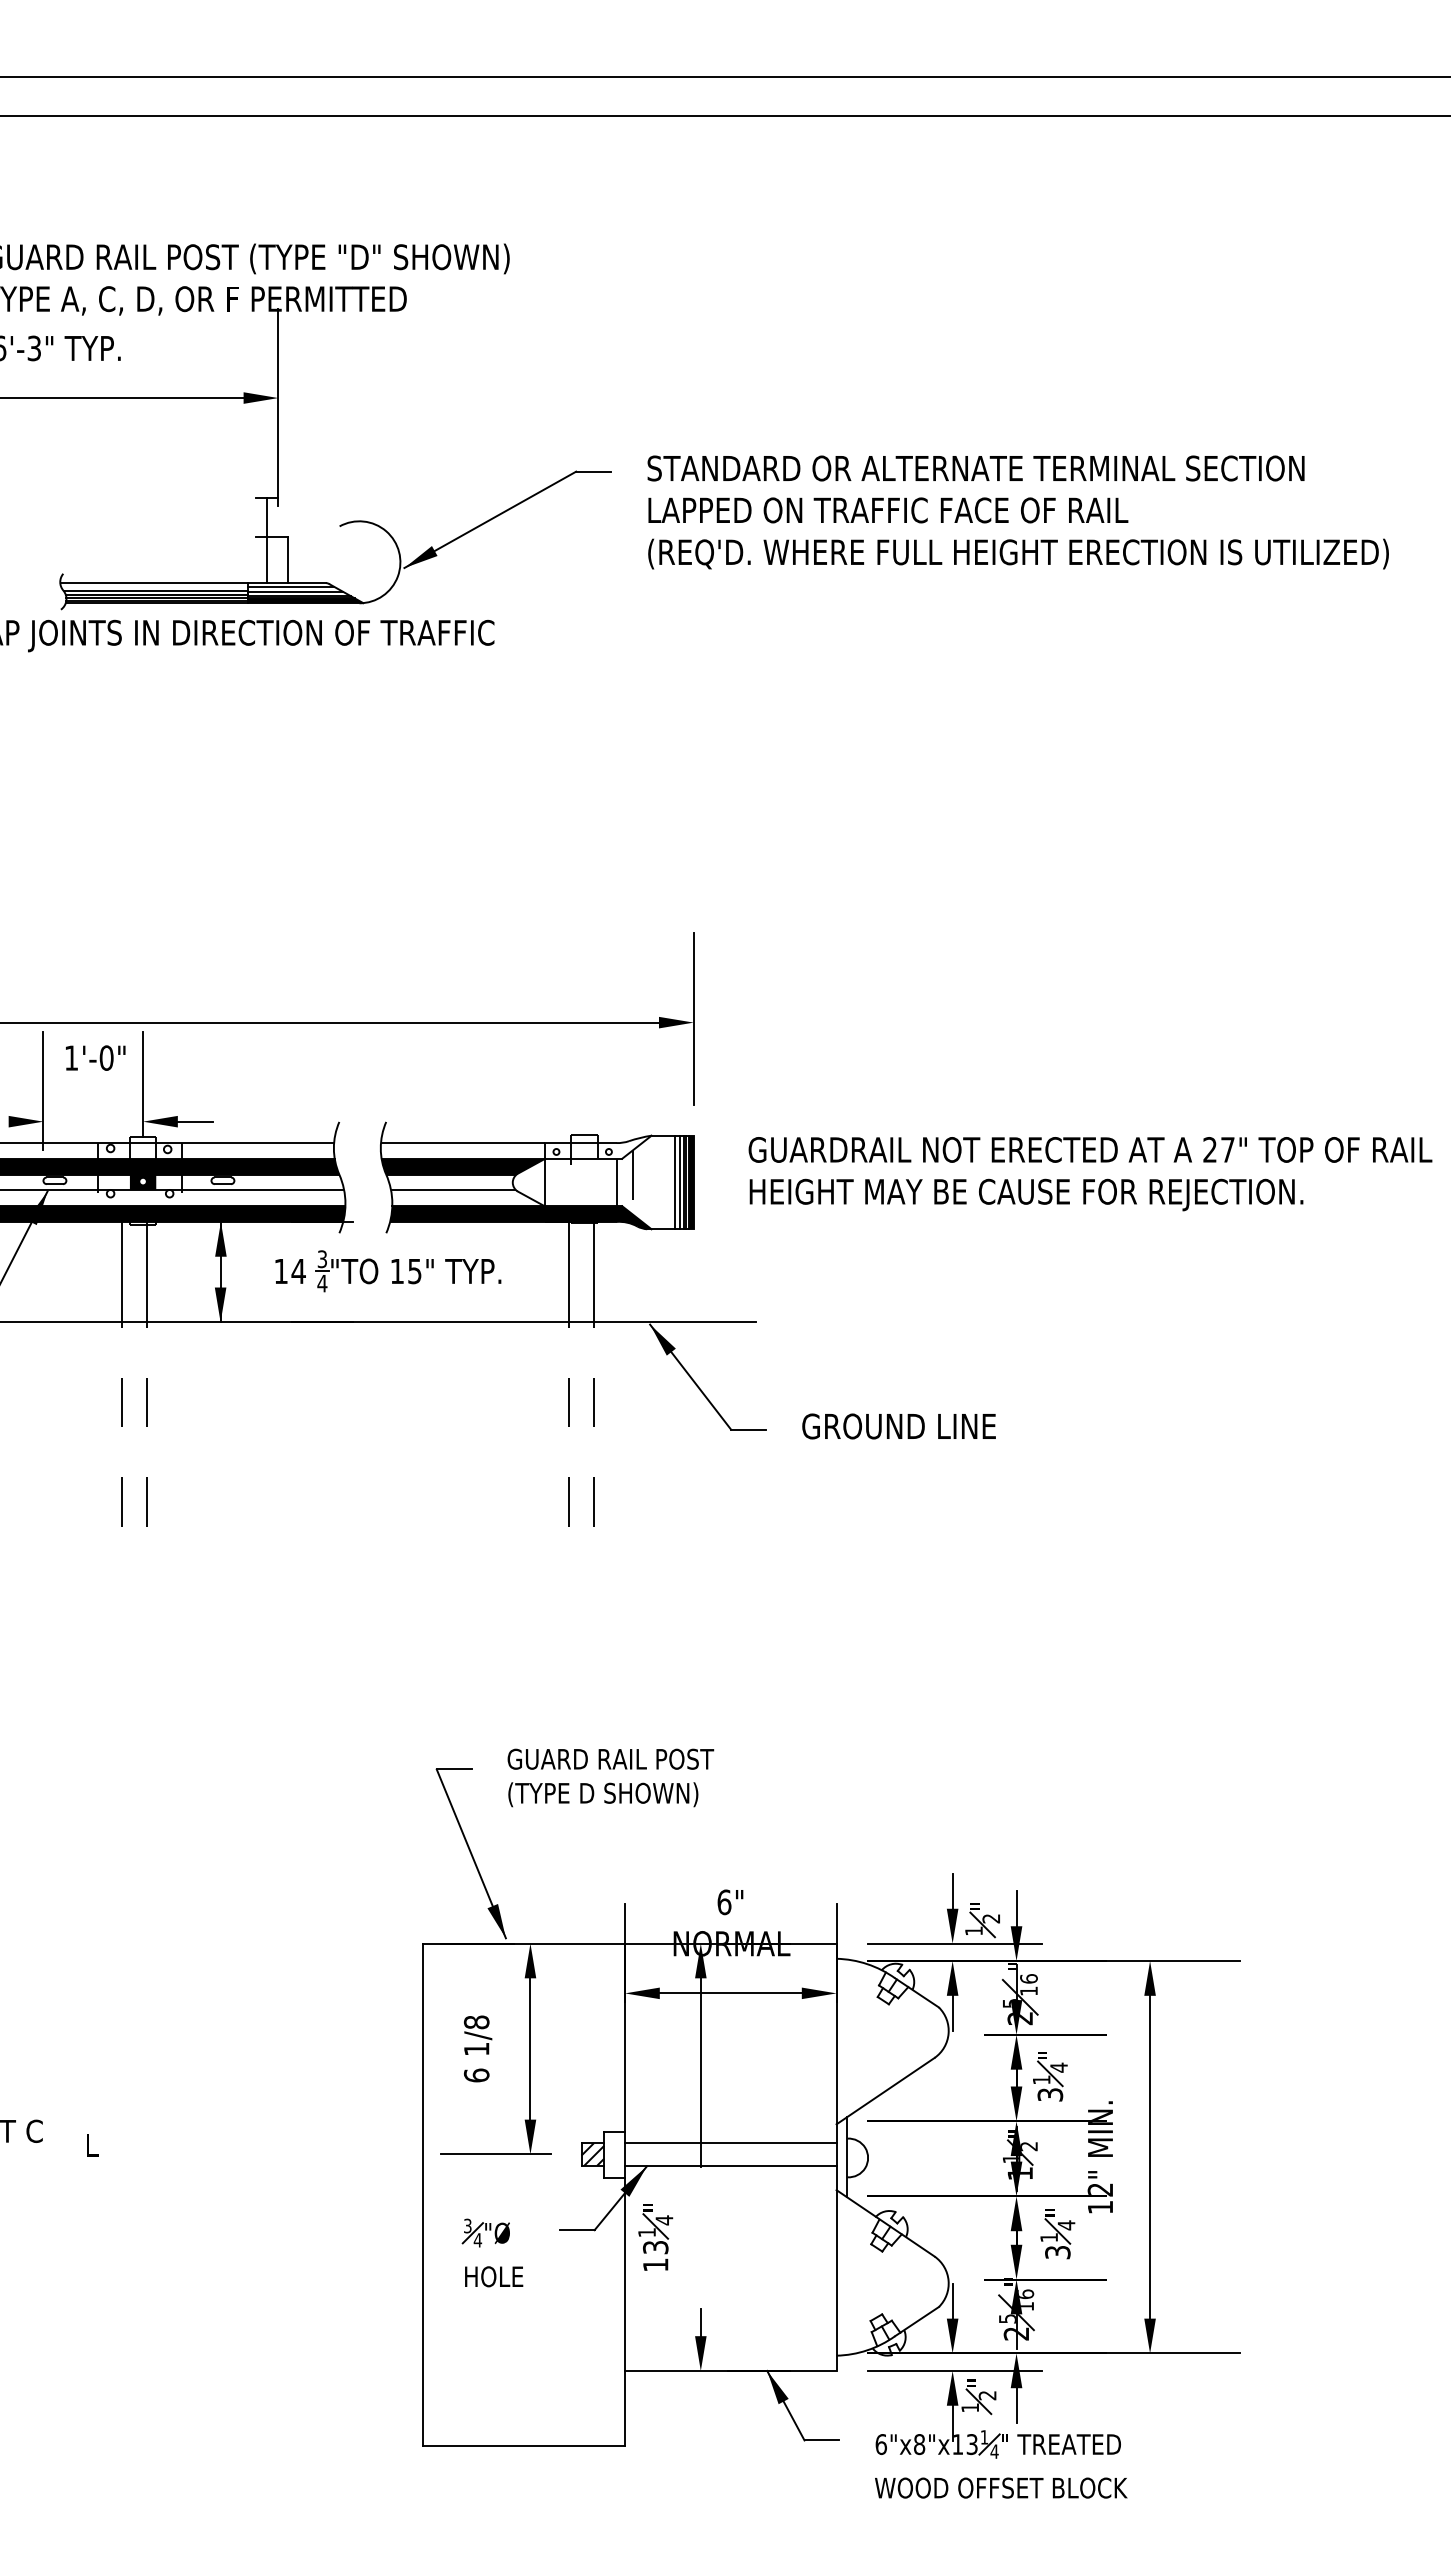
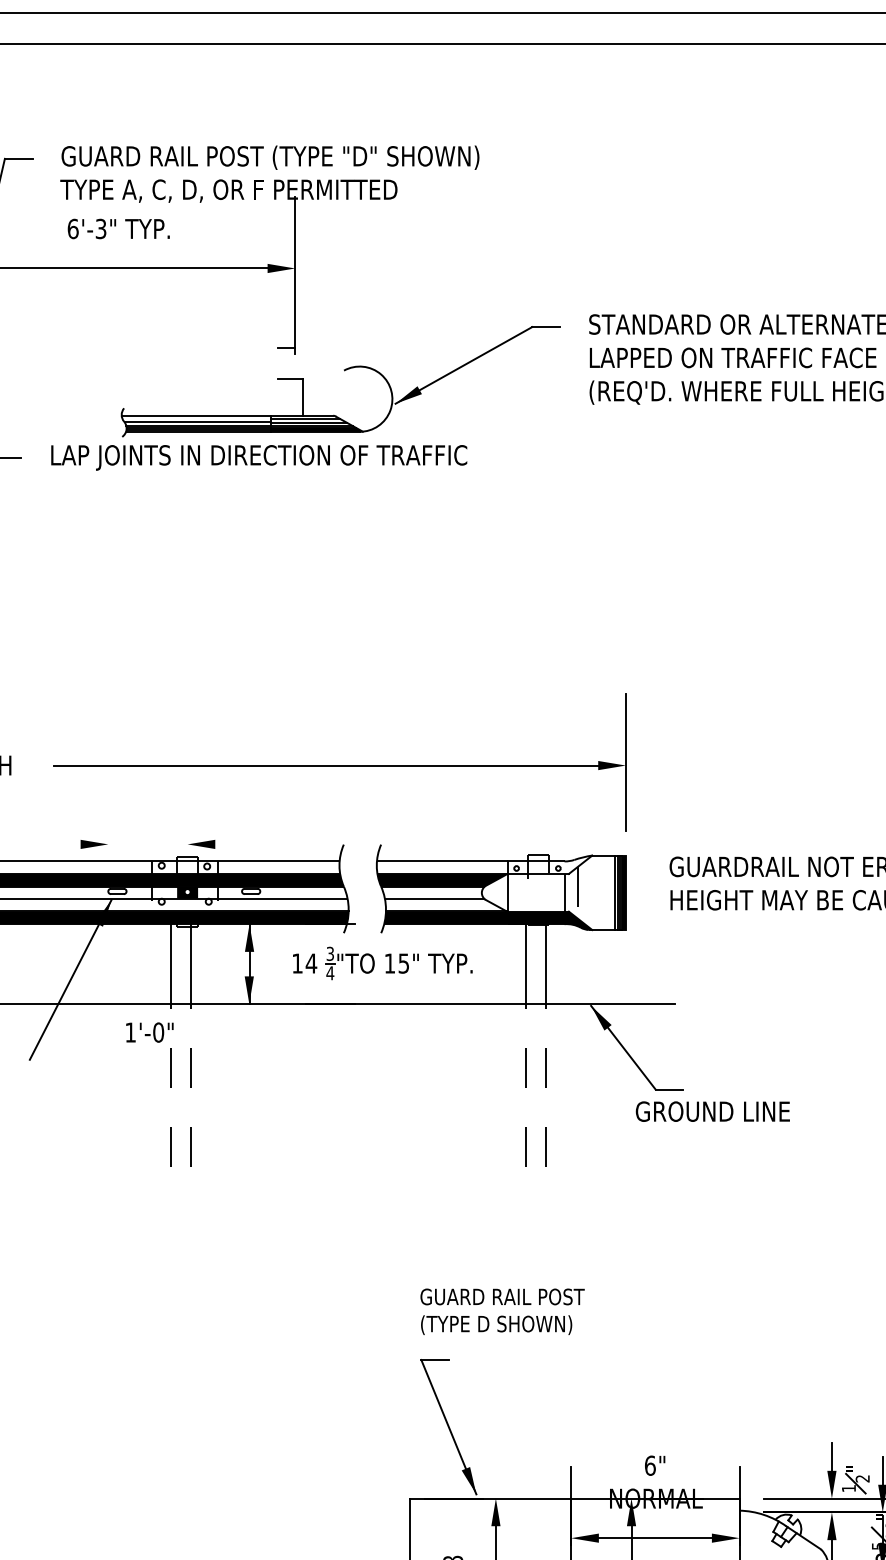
line: (267, 540) -> (286, 381), removed
text: (95, 1057) -> (149, 1032), moved
line: (143, 1084) -> (187, 814), removed
line: (43, 1090) -> (108, 819), removed
line: (194, 1121) -> (228, 844), removed
line: (675, 1182) -> (611, 892), removed
text: (898, 1426) -> (712, 1111), moved
text: (610, 1777) -> (502, 1311), moved

